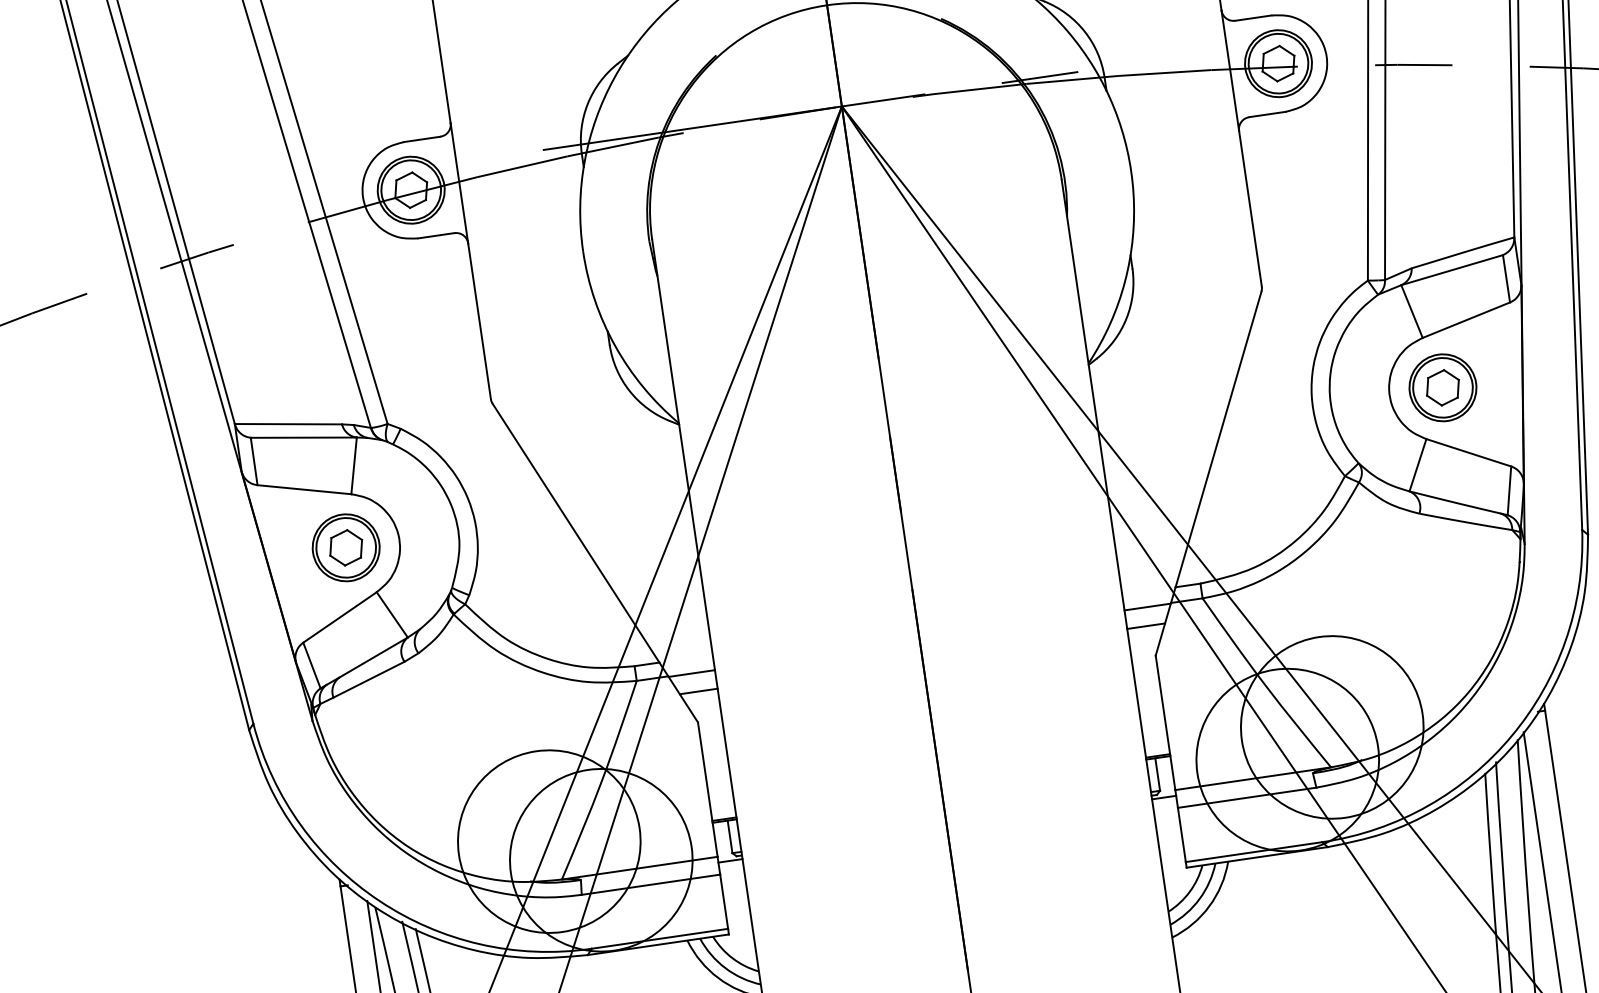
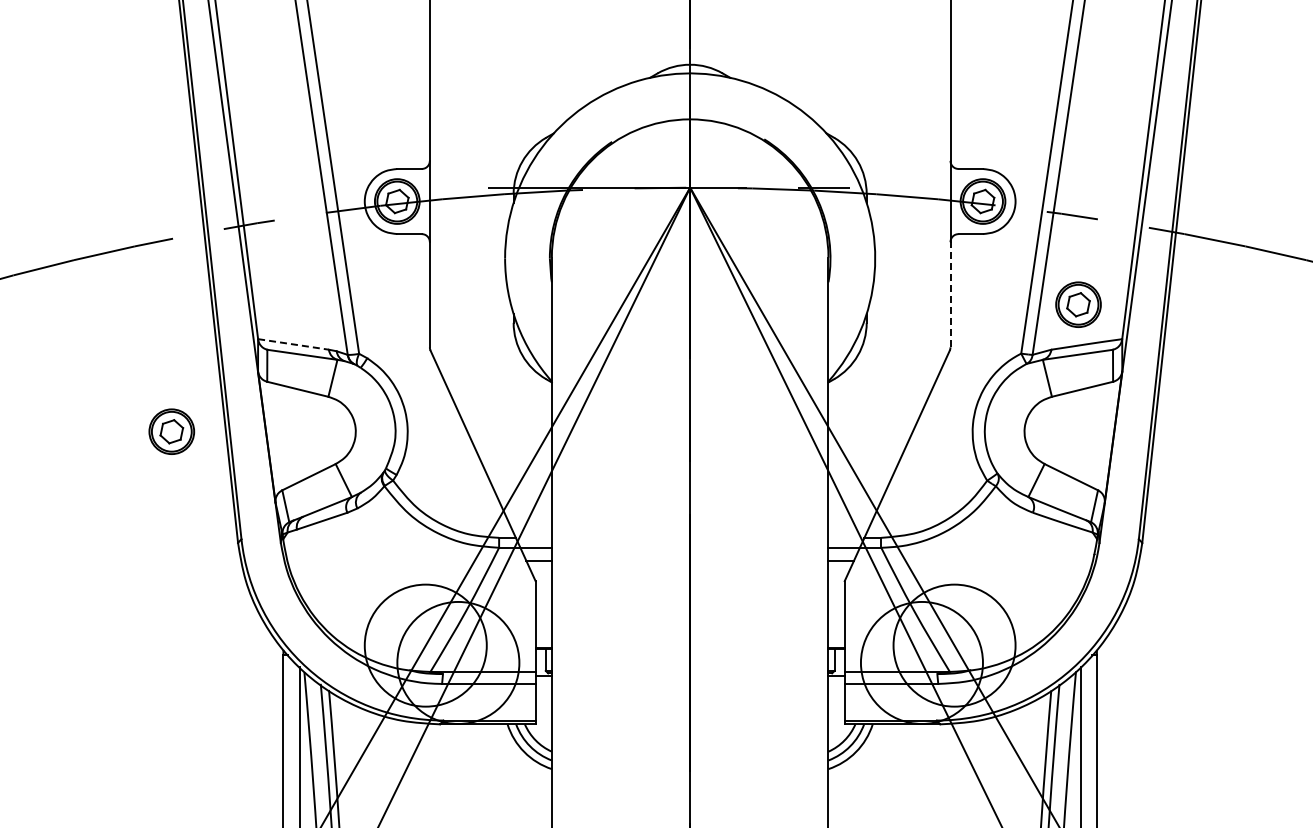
line: (1250, 208) -> (950, 294), solid -> dashed
part: (1442, 387) -> (1078, 304), moved
line: (288, 424) -> (293, 344), solid -> dashed
part: (345, 547) -> (171, 431), moved

